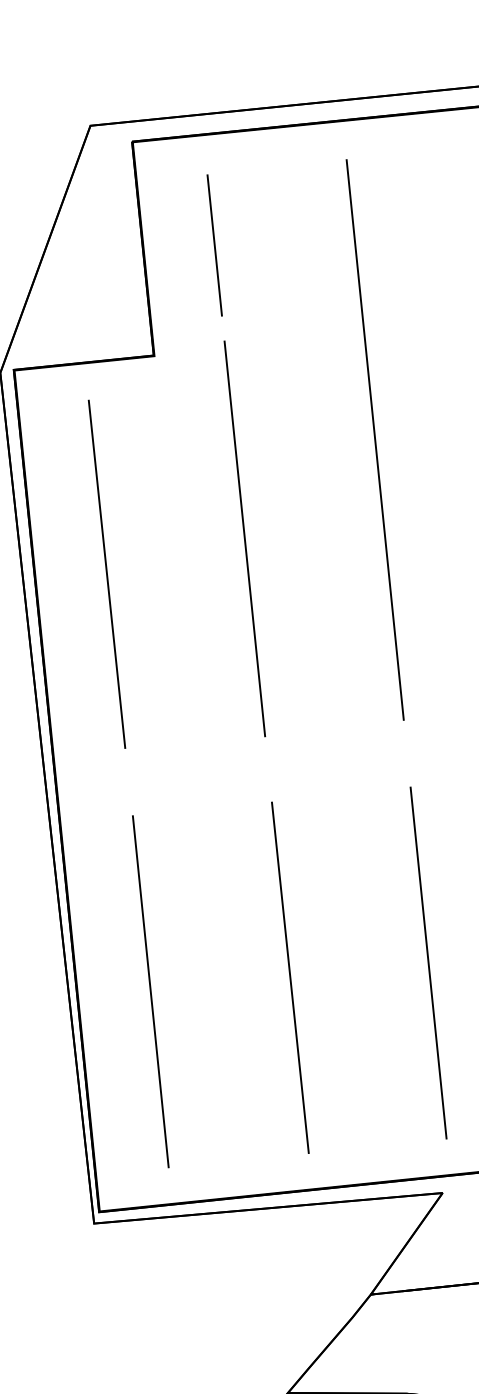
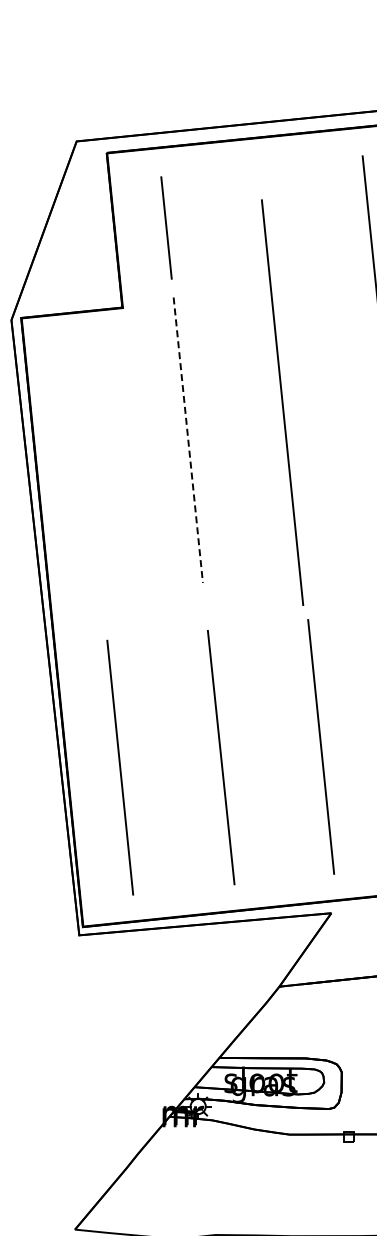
line: (375, 439) -> (282, 402), moved
line: (245, 539) -> (188, 440), solid -> dashed
line: (106, 573) -> (88, 465), removed

